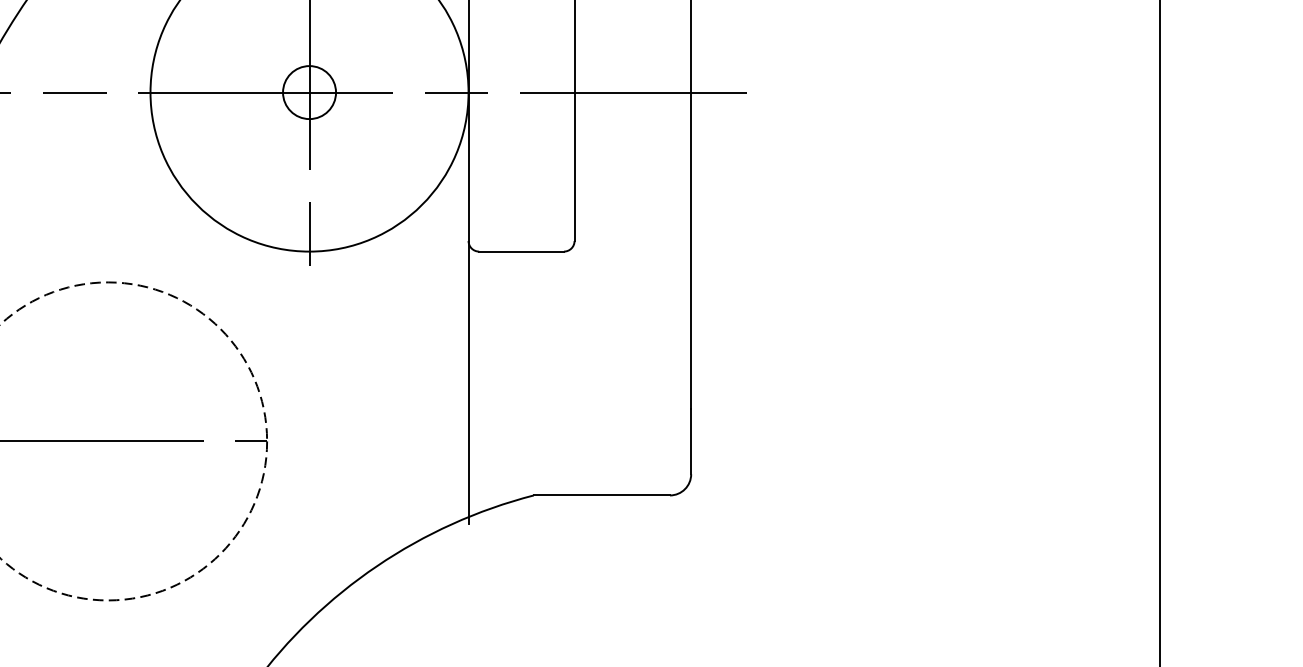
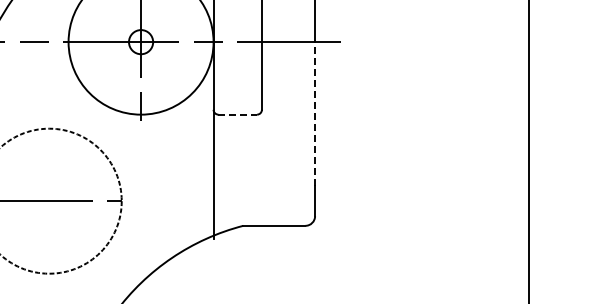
line: (692, 249) -> (315, 113), solid -> dashed
line: (523, 251) -> (238, 114), solid -> dashed

